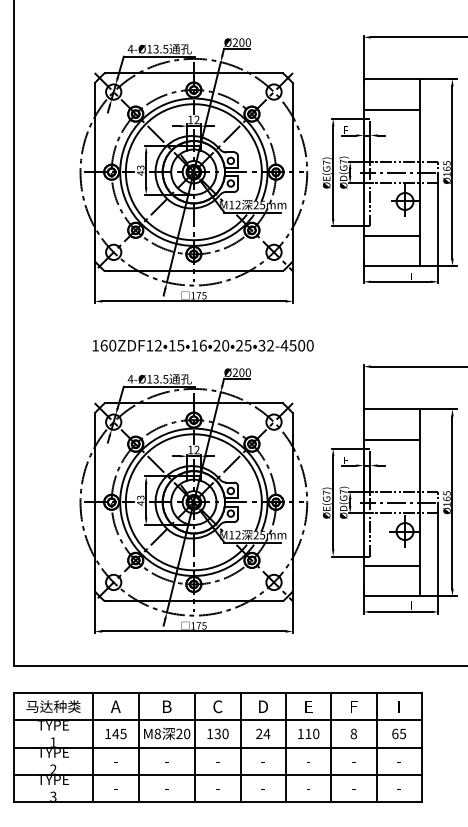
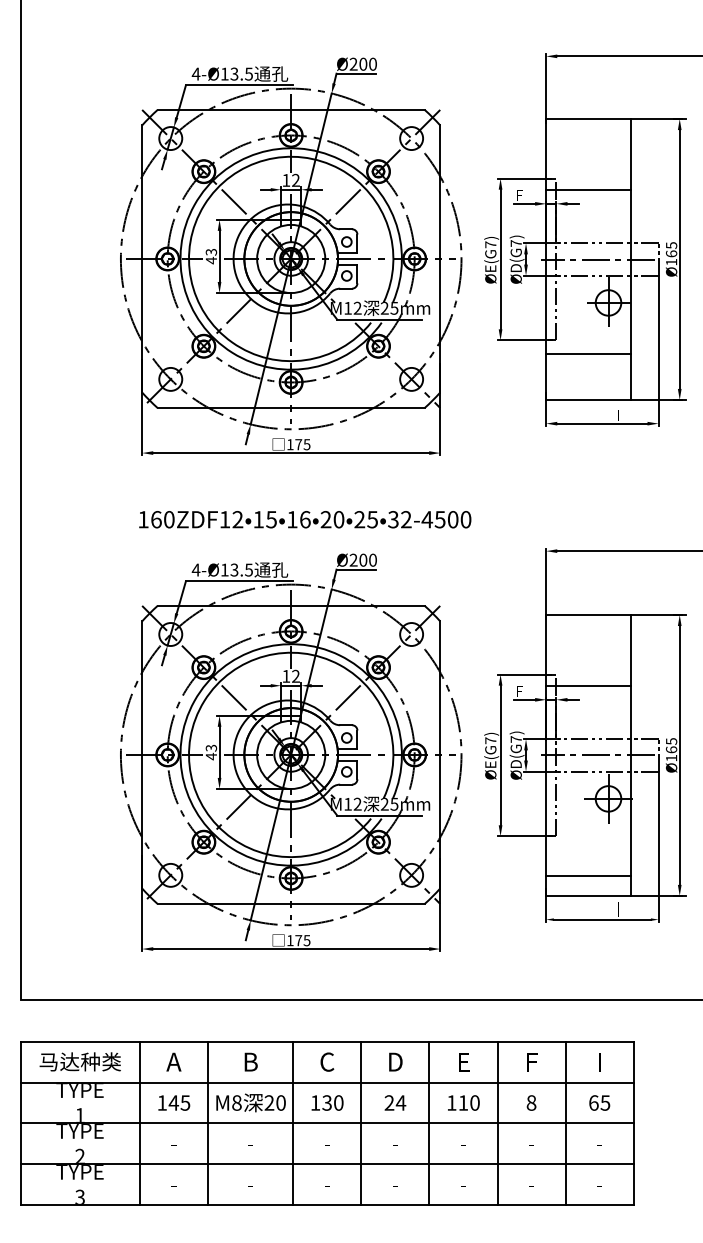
line: (391, 109) -> (588, 190), moved
line: (391, 439) -> (588, 686), moved
line: (391, 565) -> (588, 875), moved

